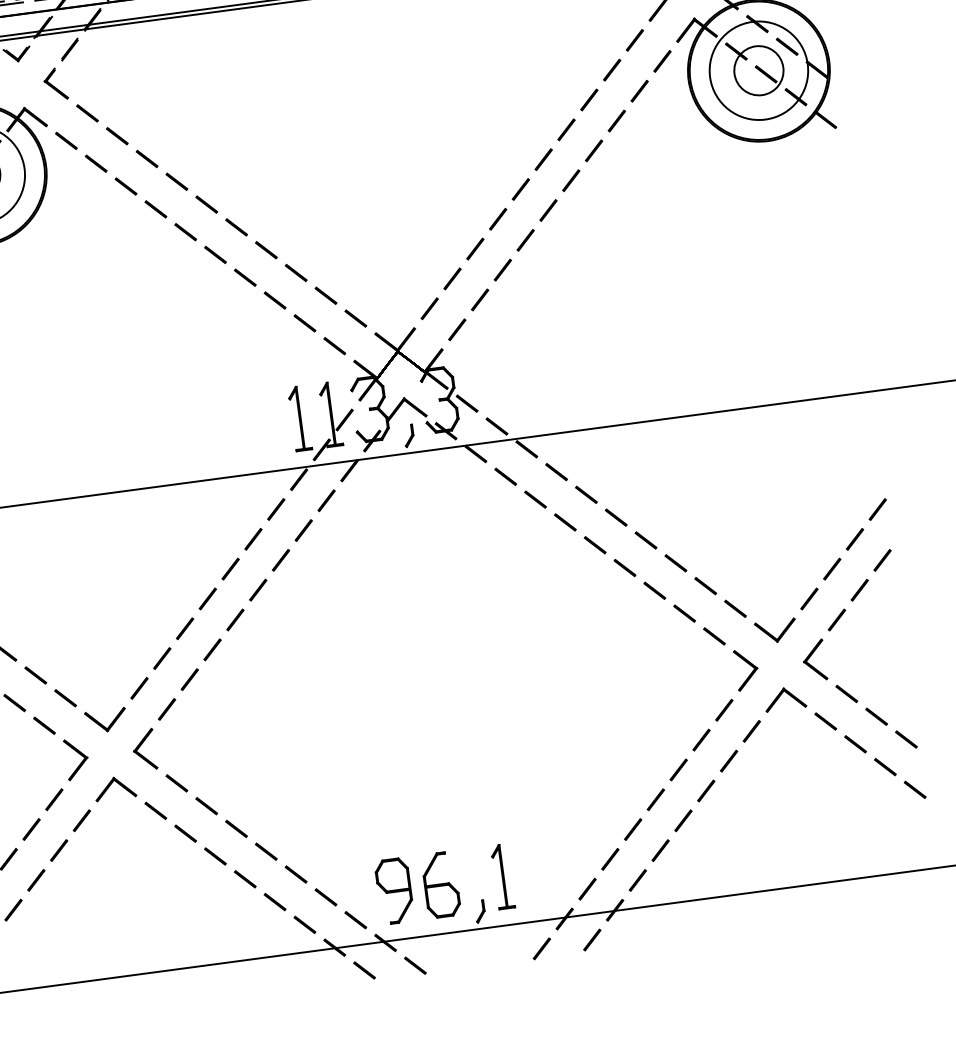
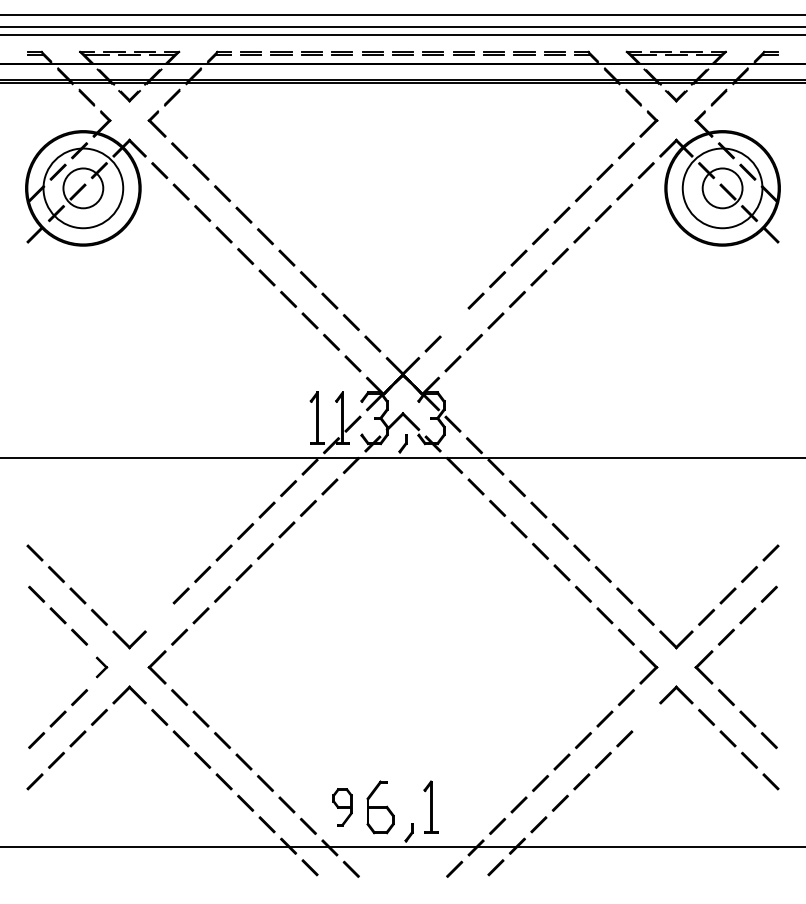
line: (452, 278) -> (454, 322), removed
line: (139, 687) -> (159, 616), removed
line: (750, 730) -> (645, 716), removed
part: (76, 759) -> (101, 667), size x0.6
part: (394, 891) -> (342, 807), size x0.7

